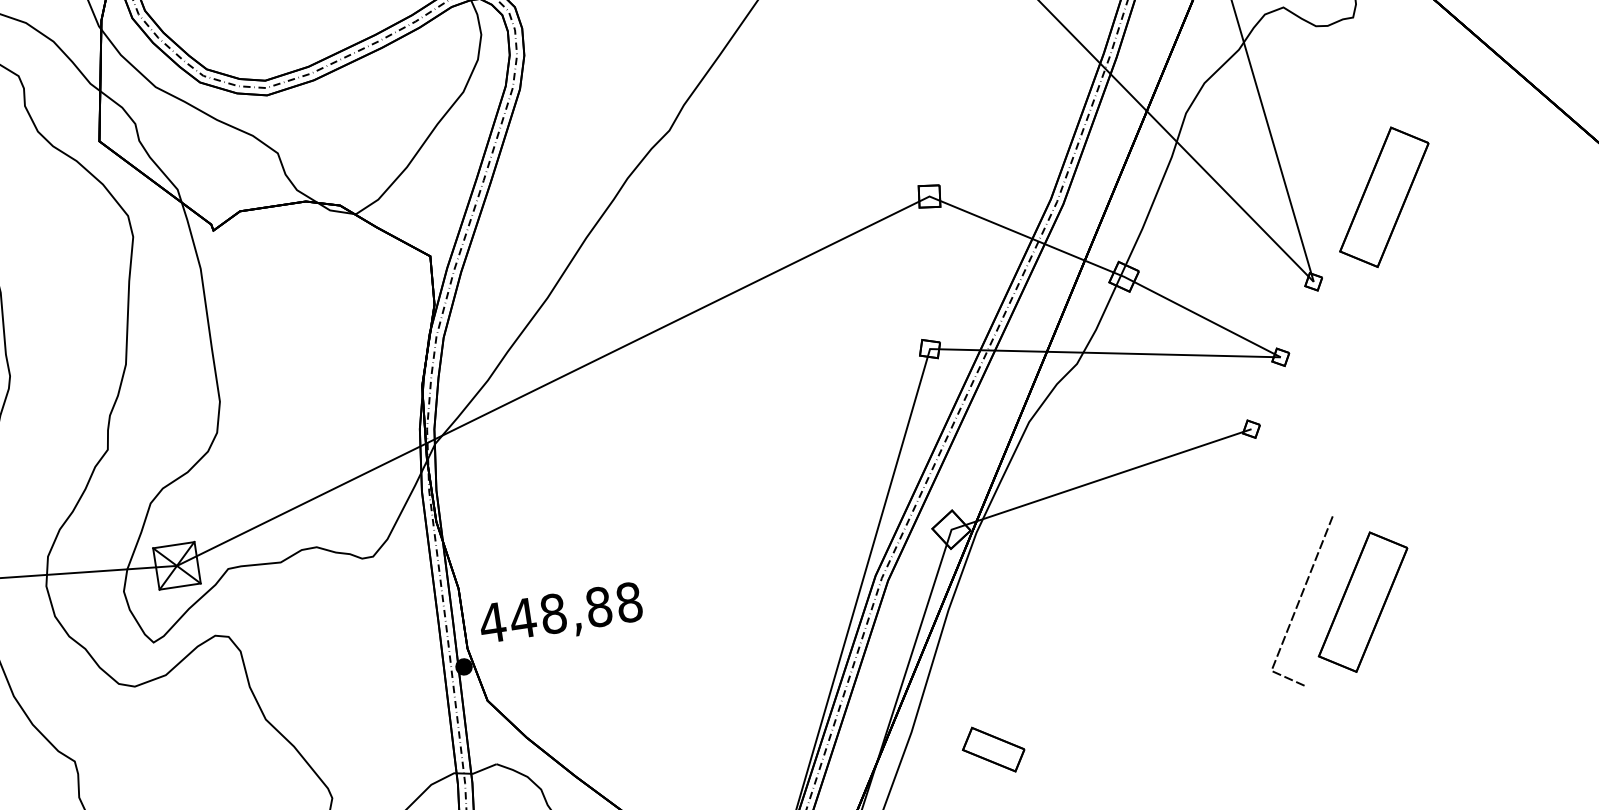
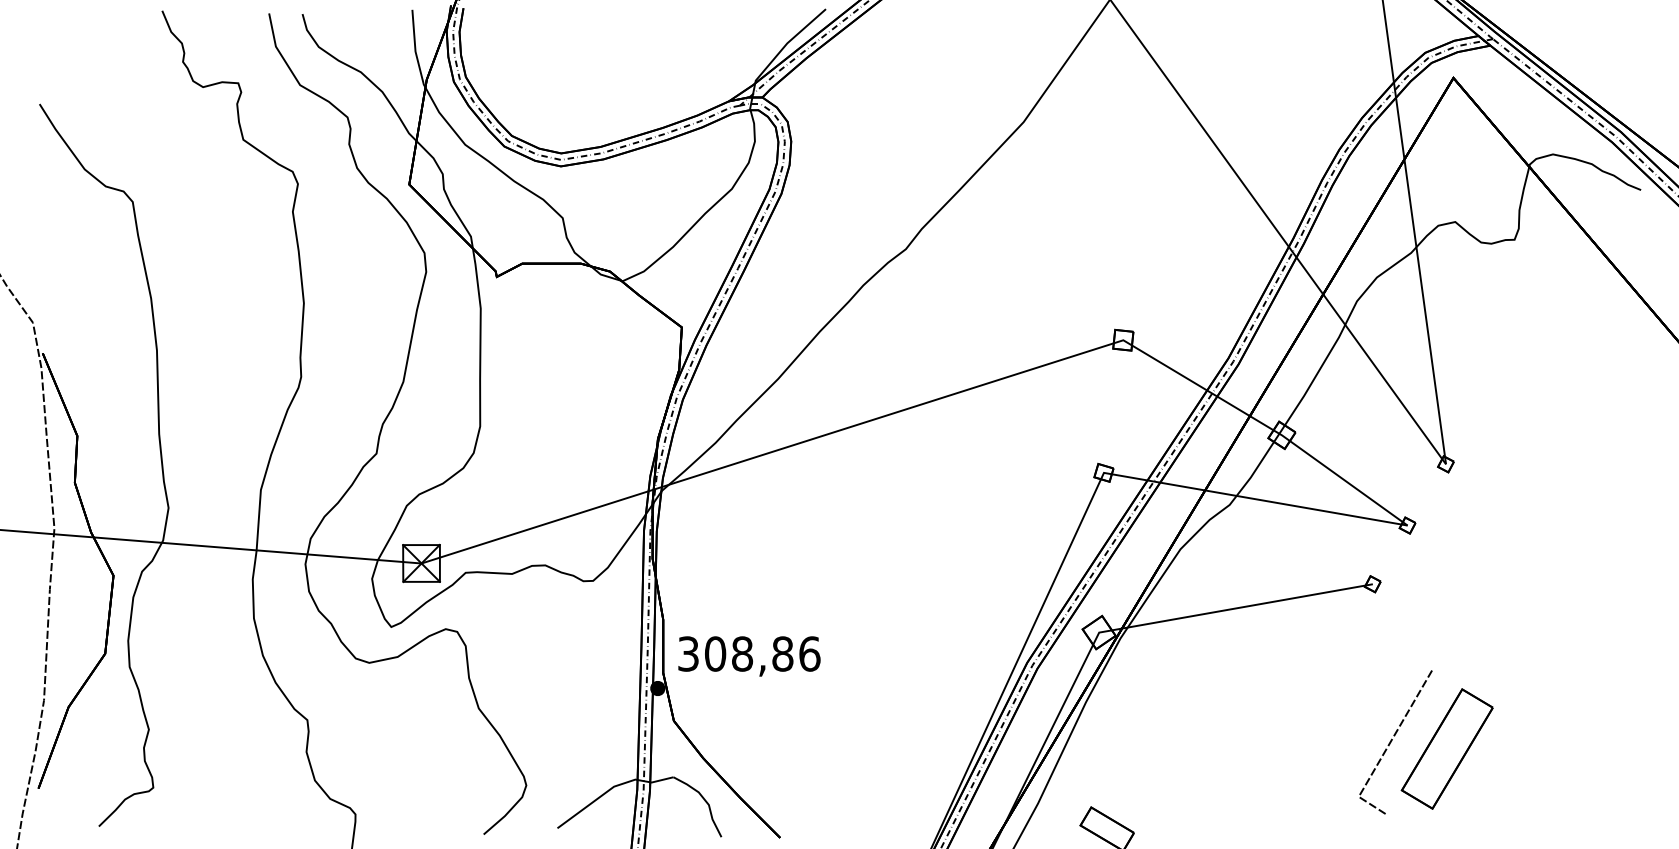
part: (1383, 196) -> (1517, 399), removed
text: (560, 612) -> (748, 653), 448,88 -> 308,86

